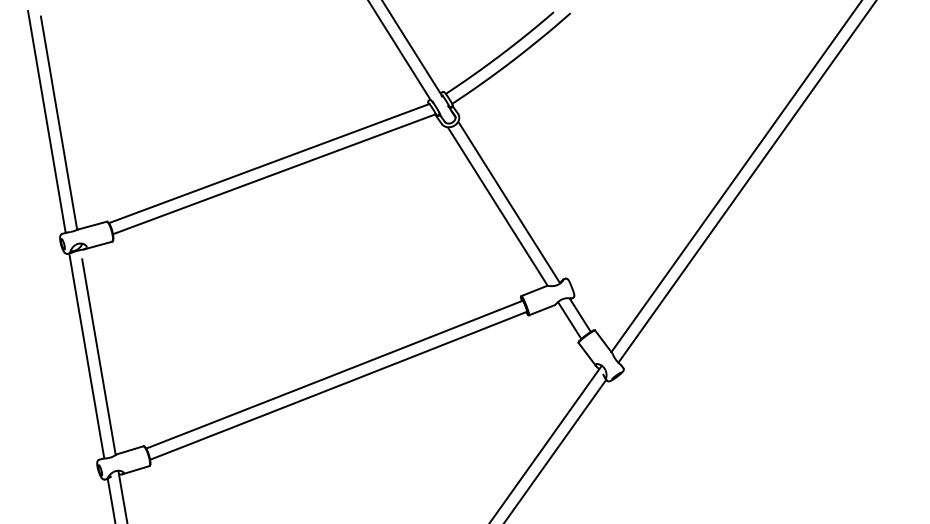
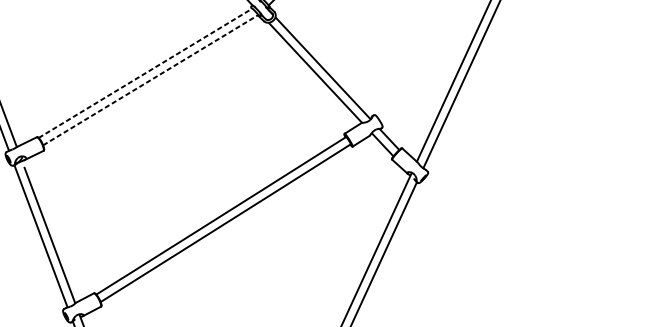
line: (269, 163) -> (145, 73), solid -> dashed
line: (274, 174) -> (150, 80), solid -> dashed

